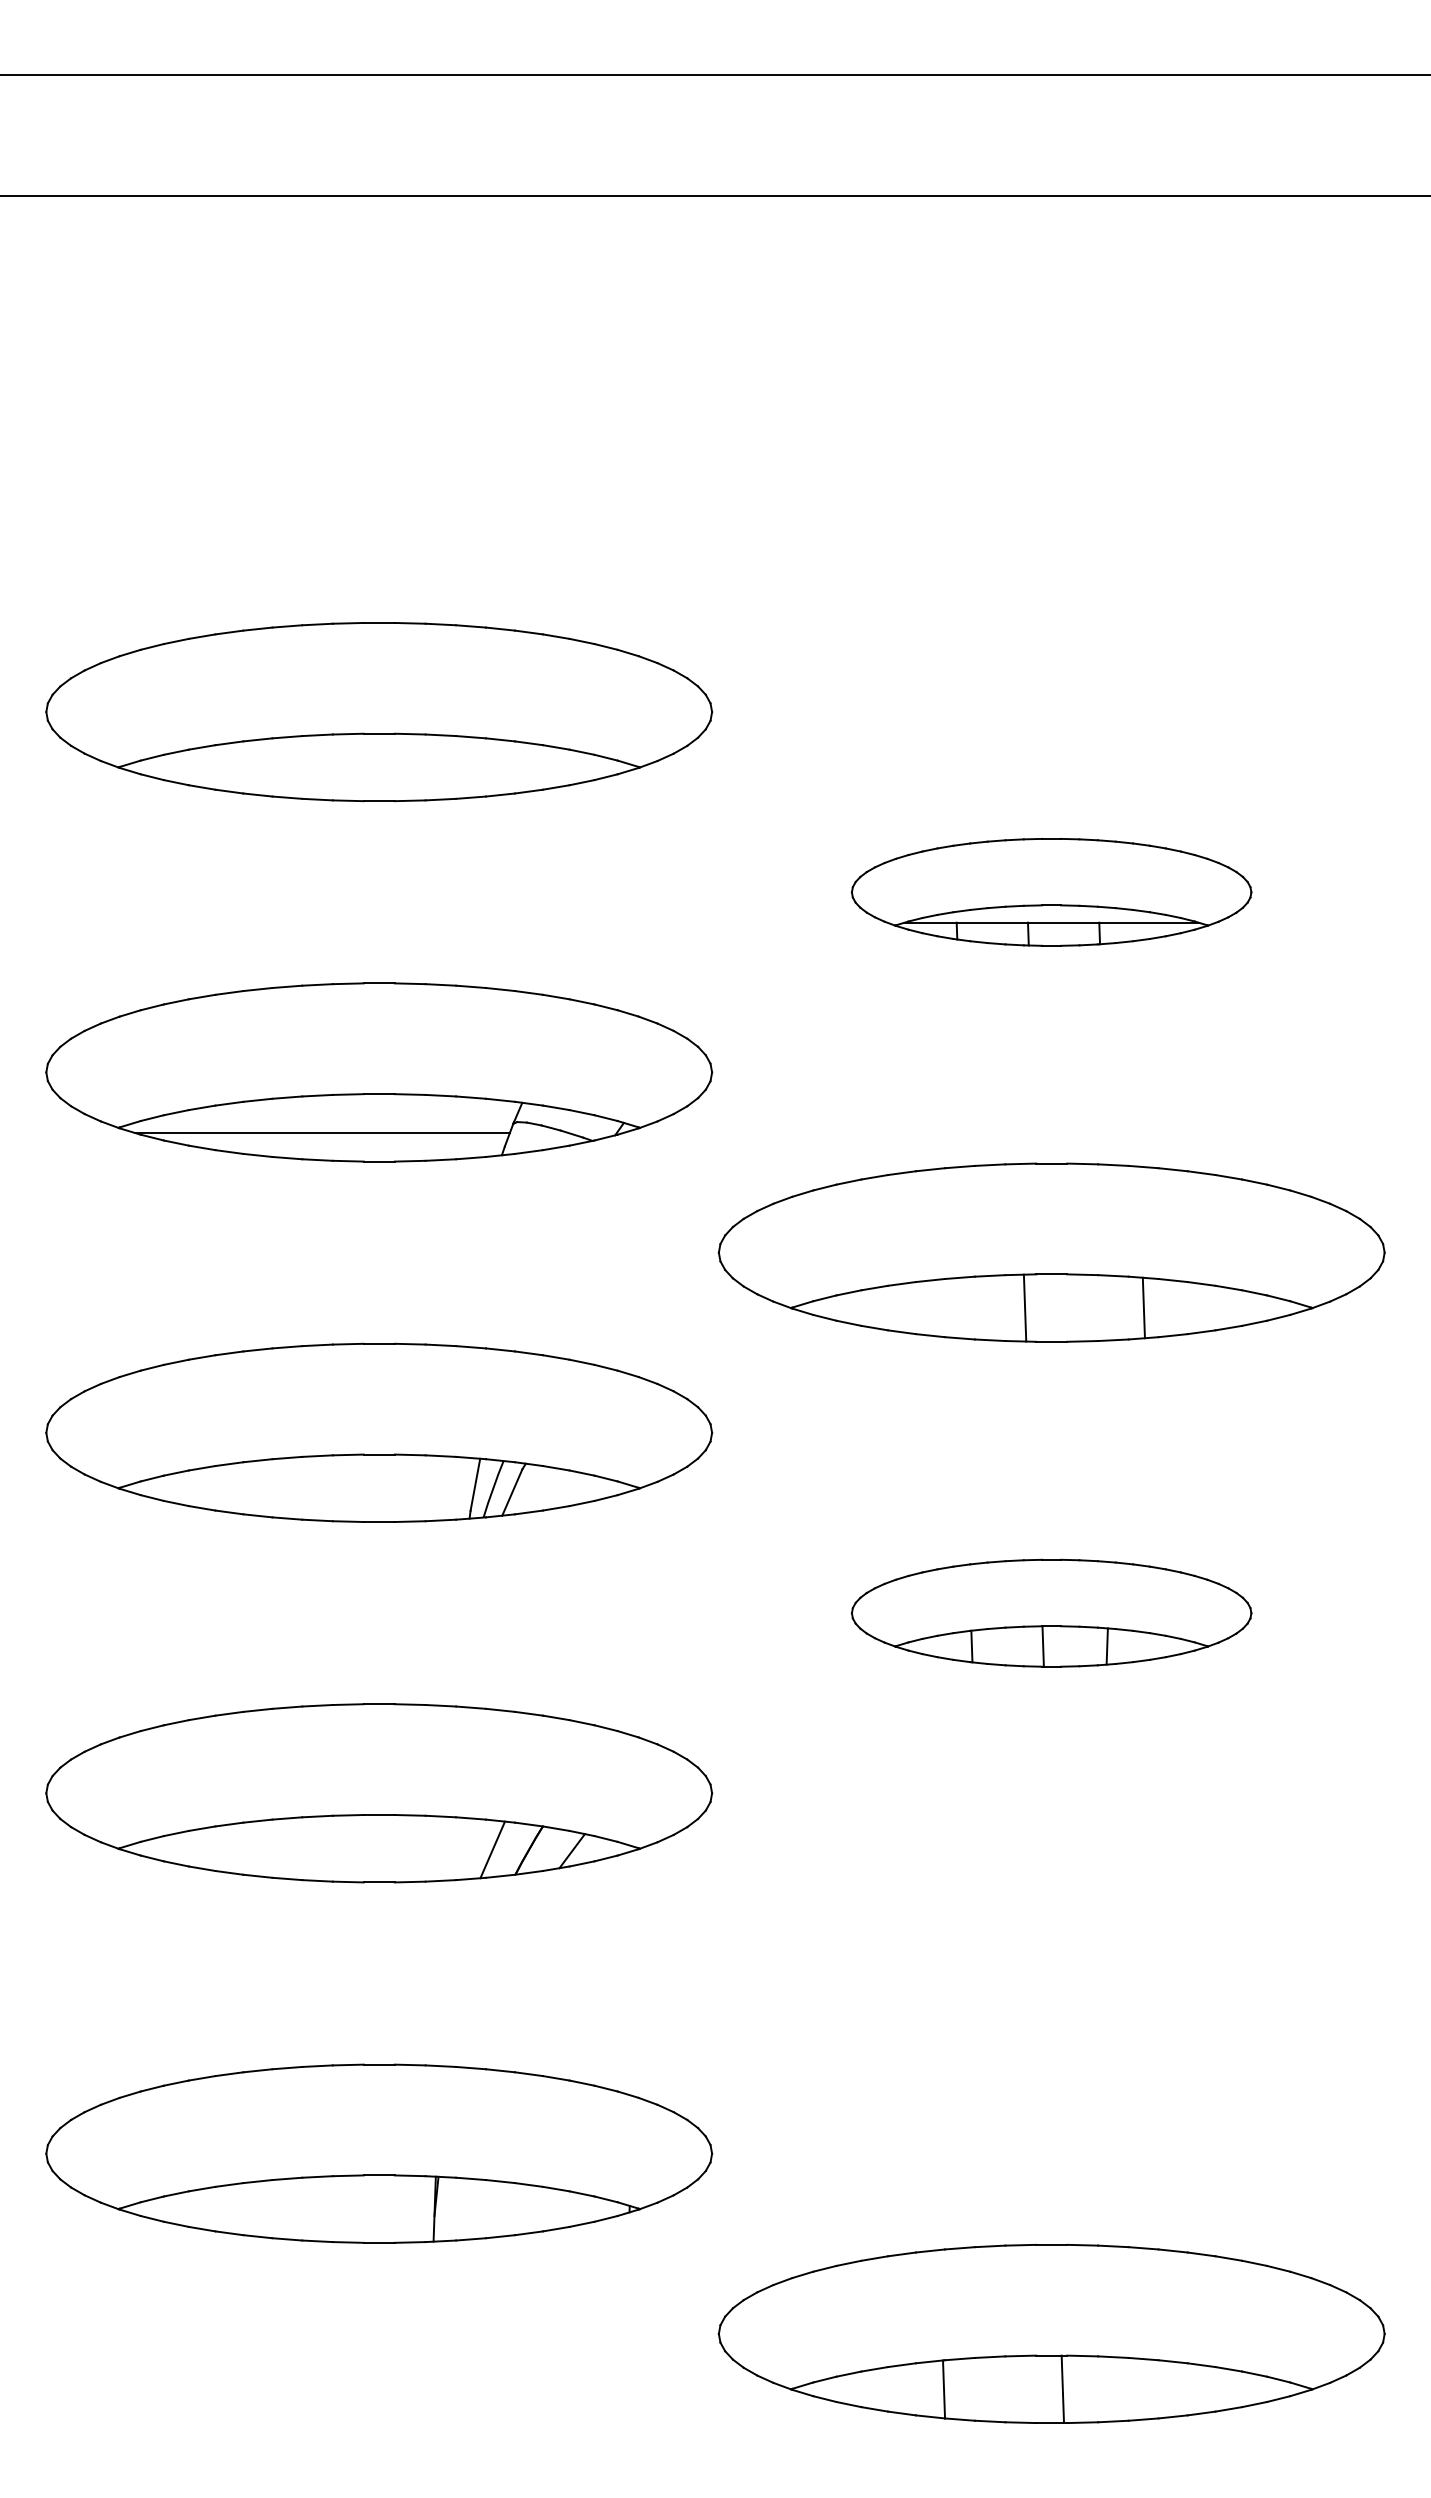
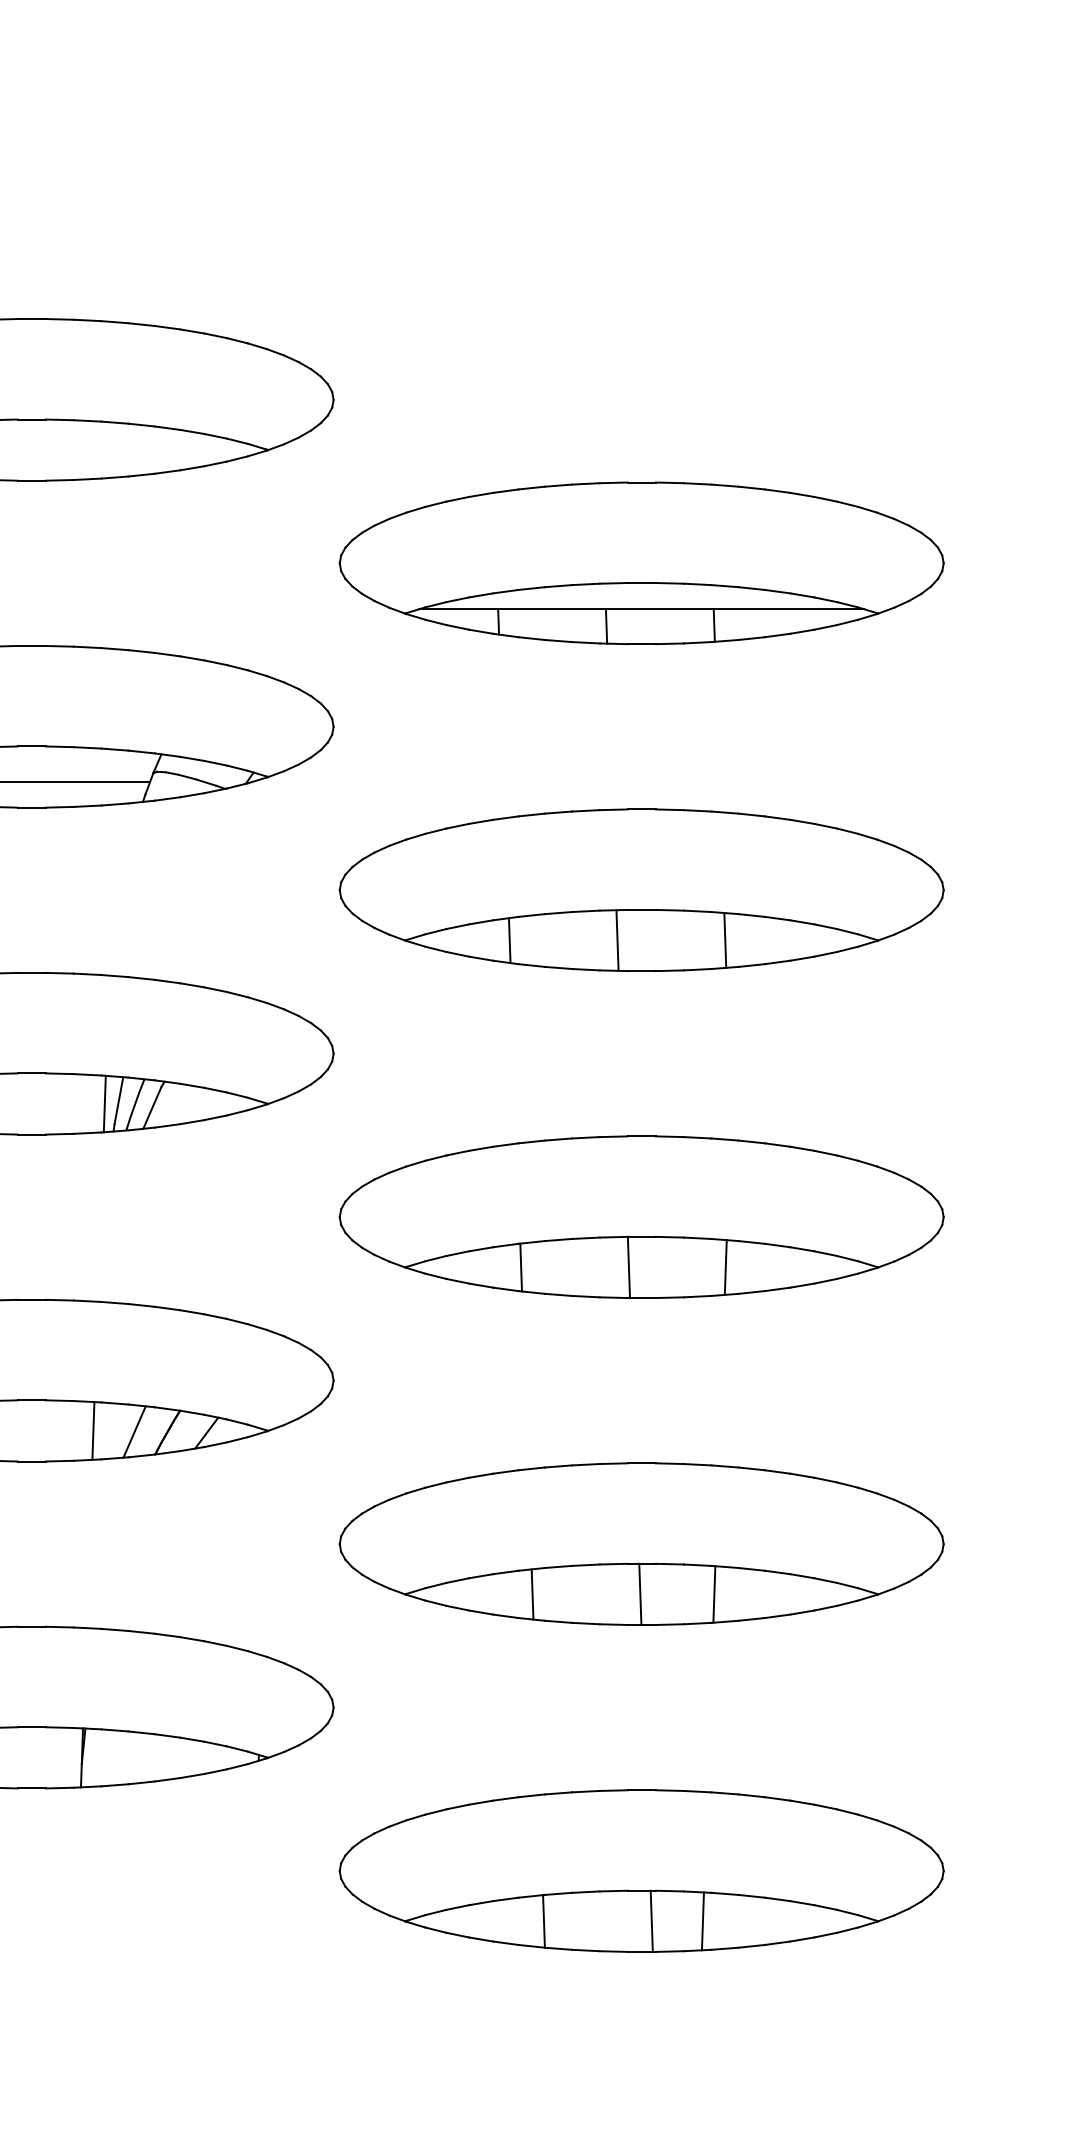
part: (1051, 892) -> (641, 563), size x1.67
line: (906, 1307) -> (509, 939), added
line: (459, 1488) -> (104, 1104), added
part: (1051, 1613) -> (641, 1217), size x1.67
line: (447, 1848) -> (93, 1430), added
part: (1051, 1973) -> (641, 1544), added
line: (1119, 2389) -> (703, 1921), added

